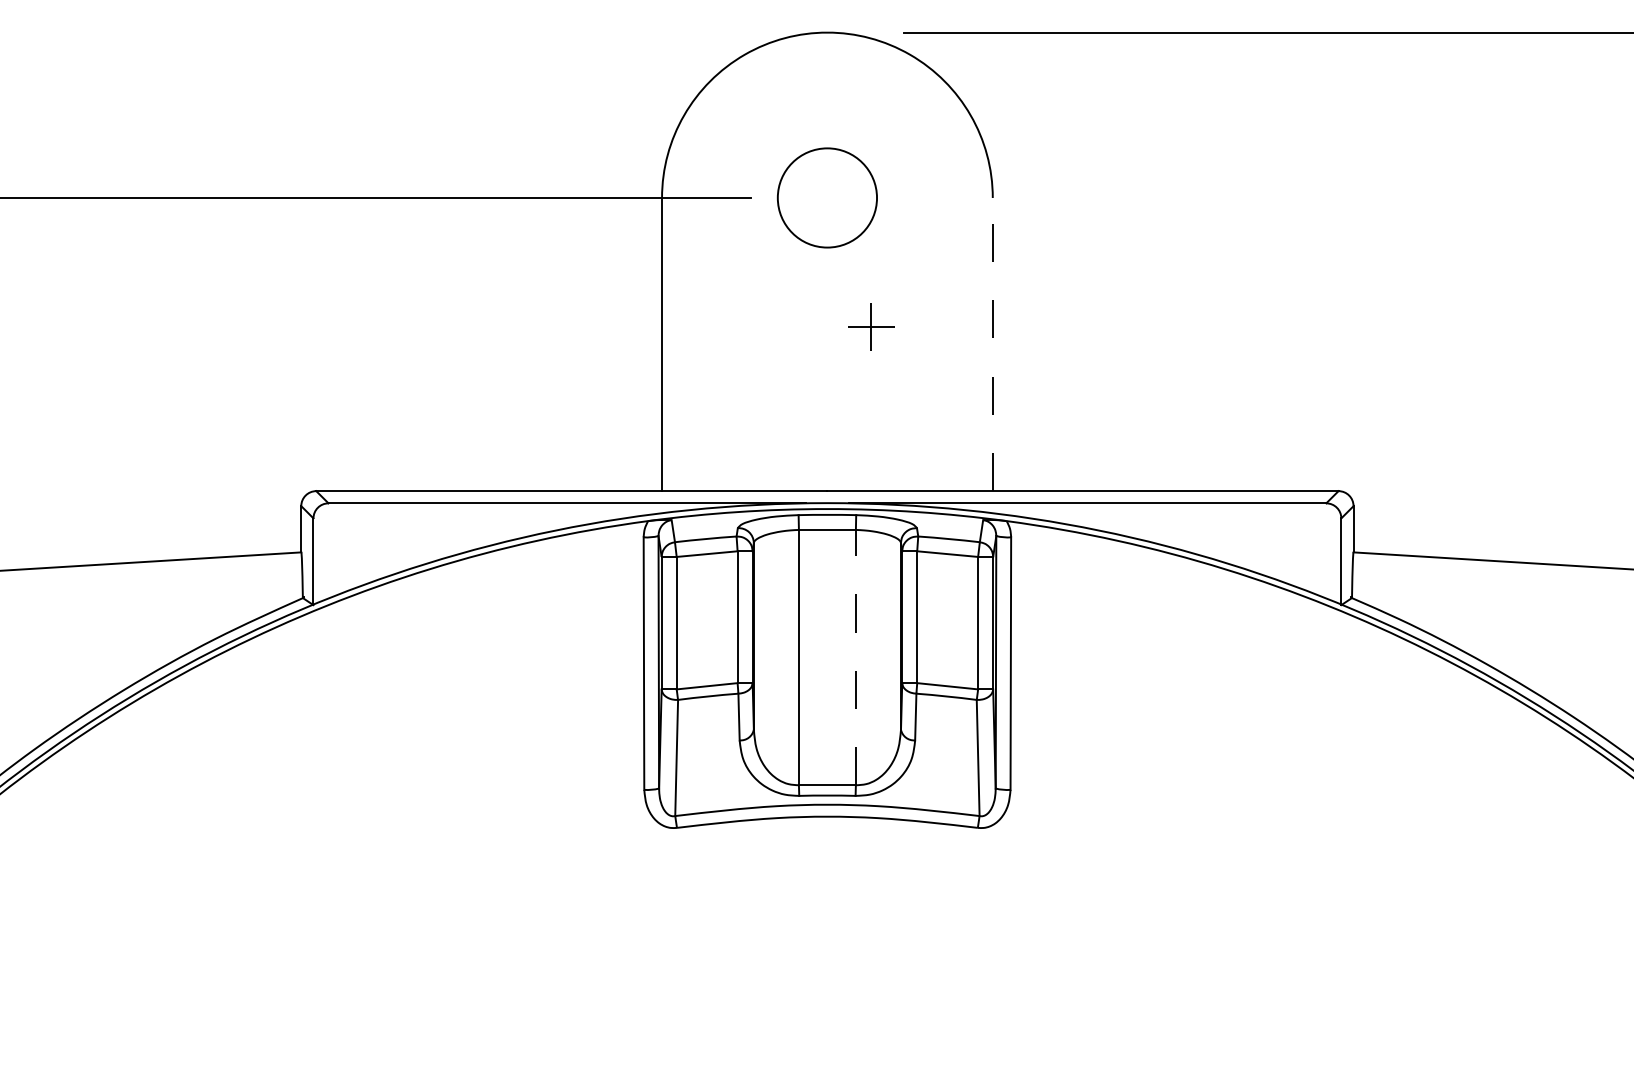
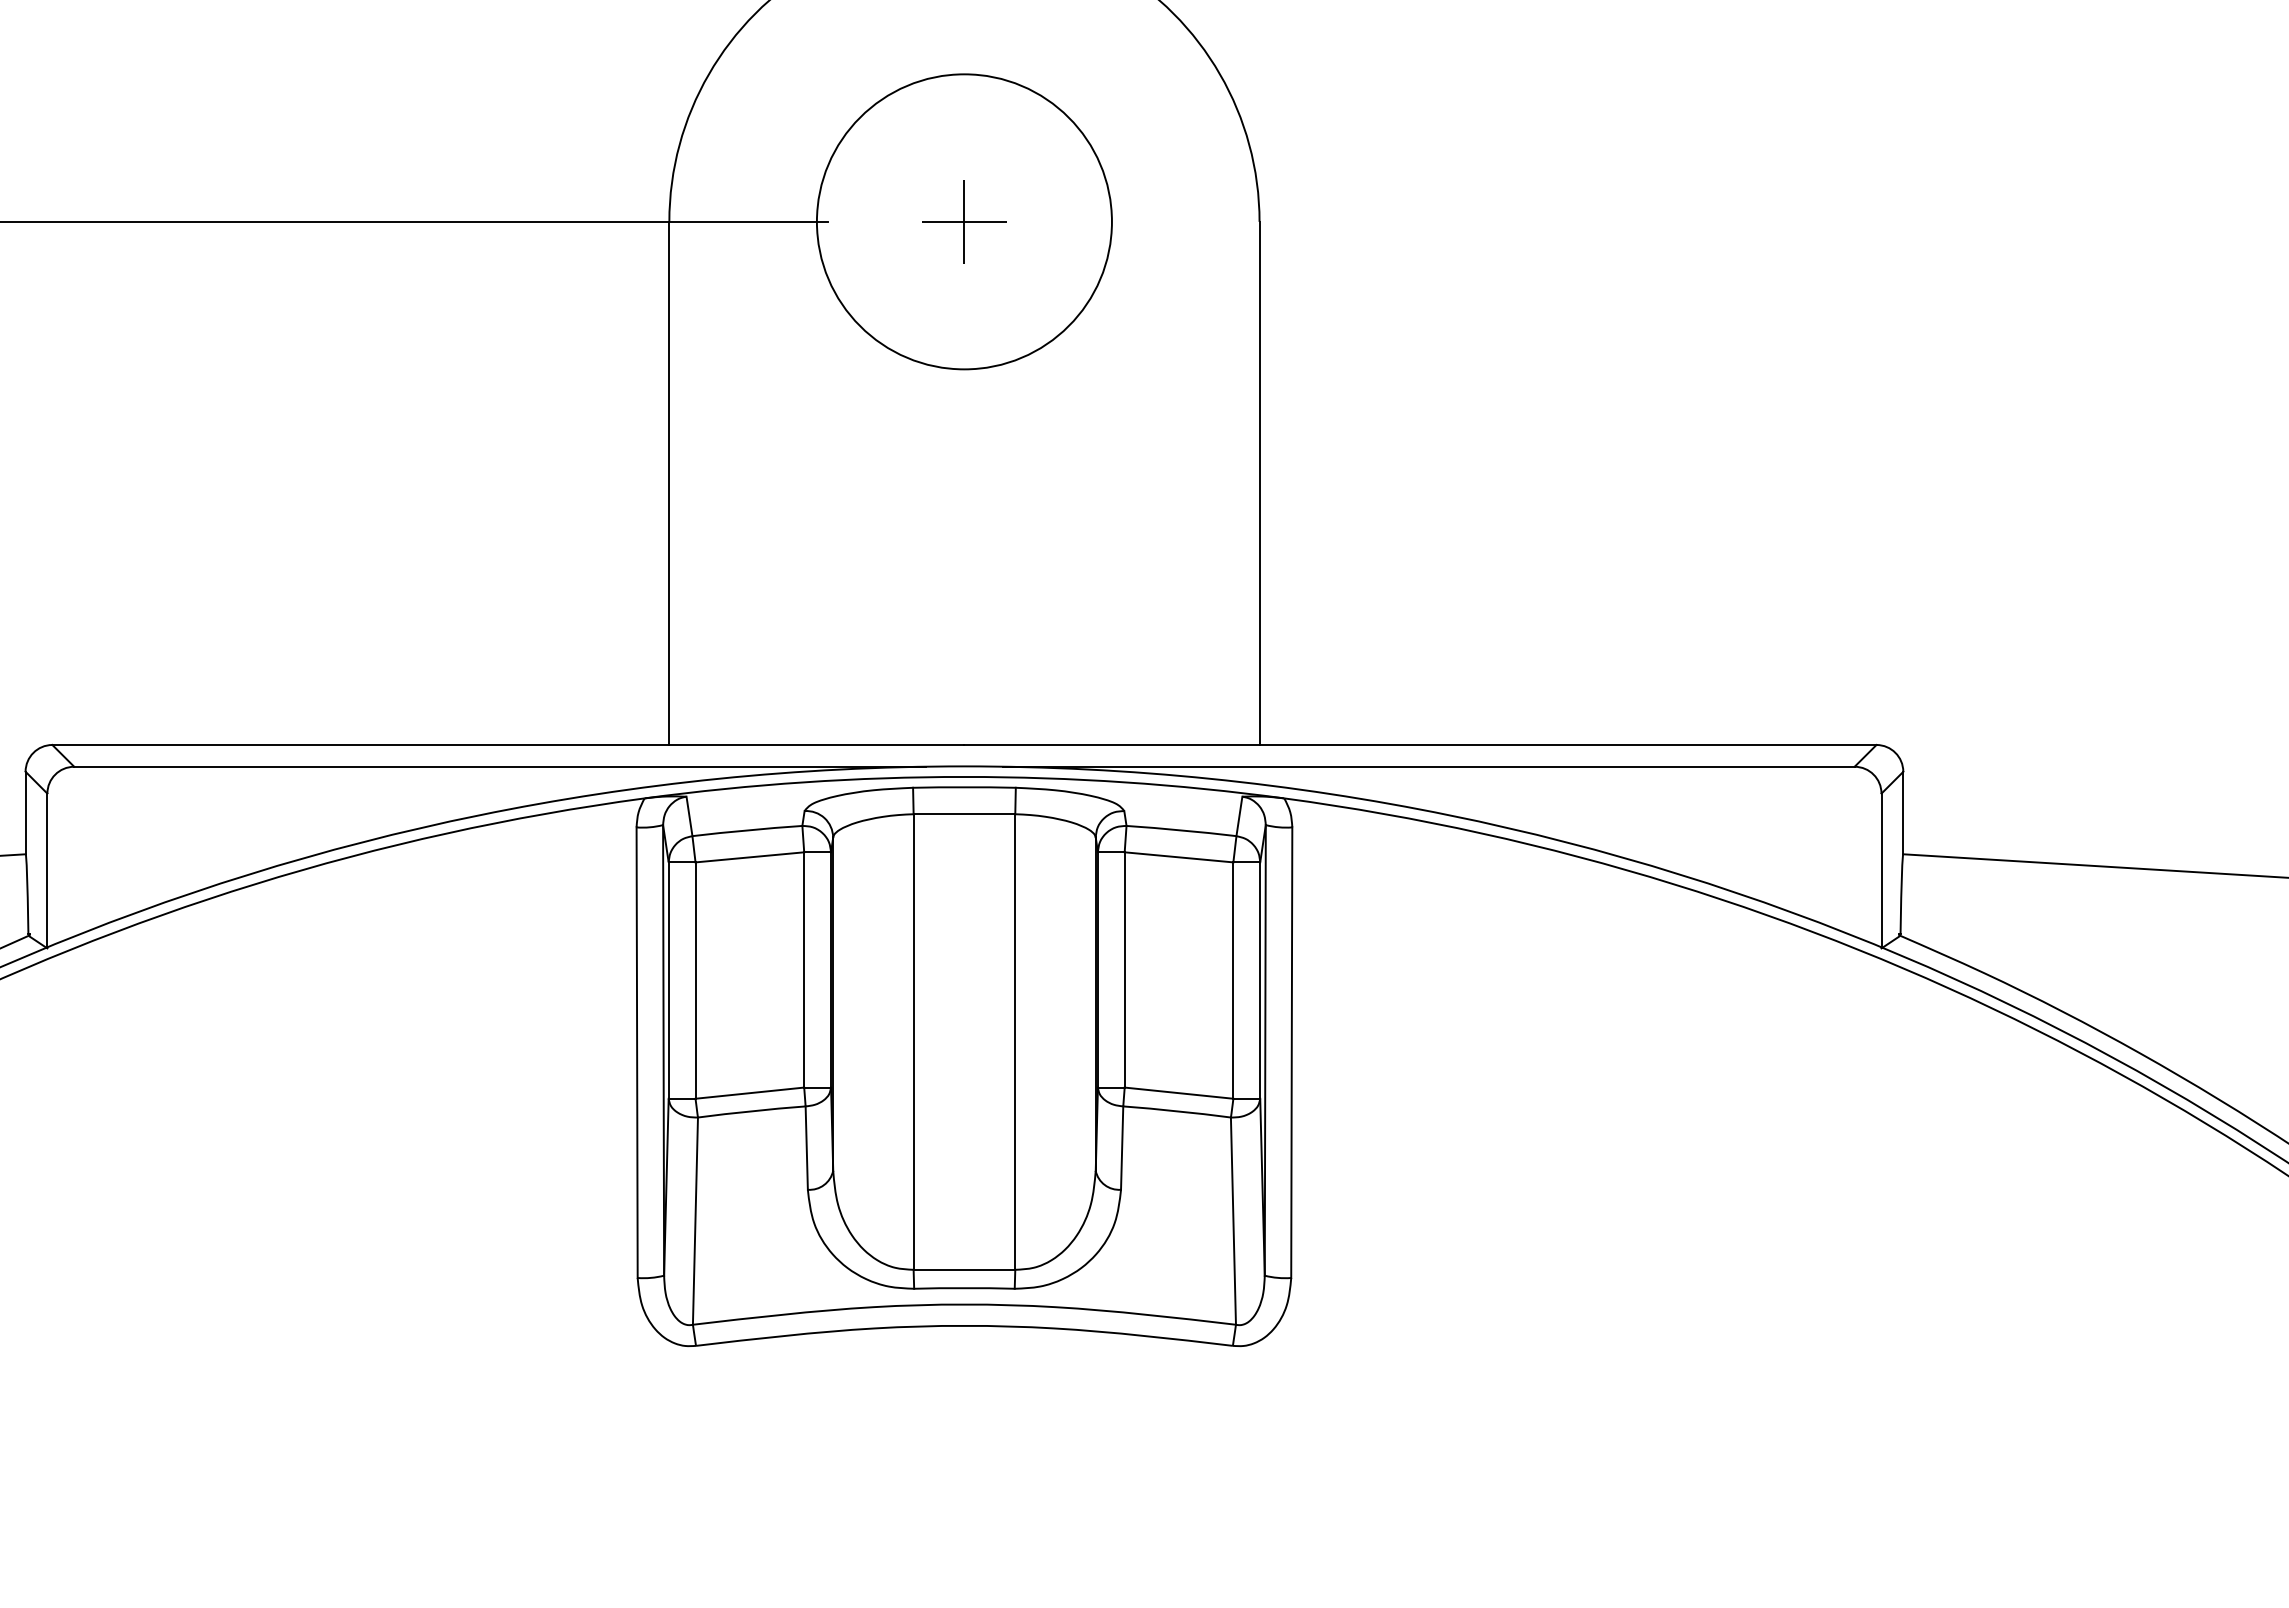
circle: (827, 197) -> (964, 221), size x1.67
part: (871, 326) -> (964, 221), moved
line: (992, 344) -> (1259, 483), dashed -> solid
line: (855, 657) -> (1014, 1041), dashed -> solid

